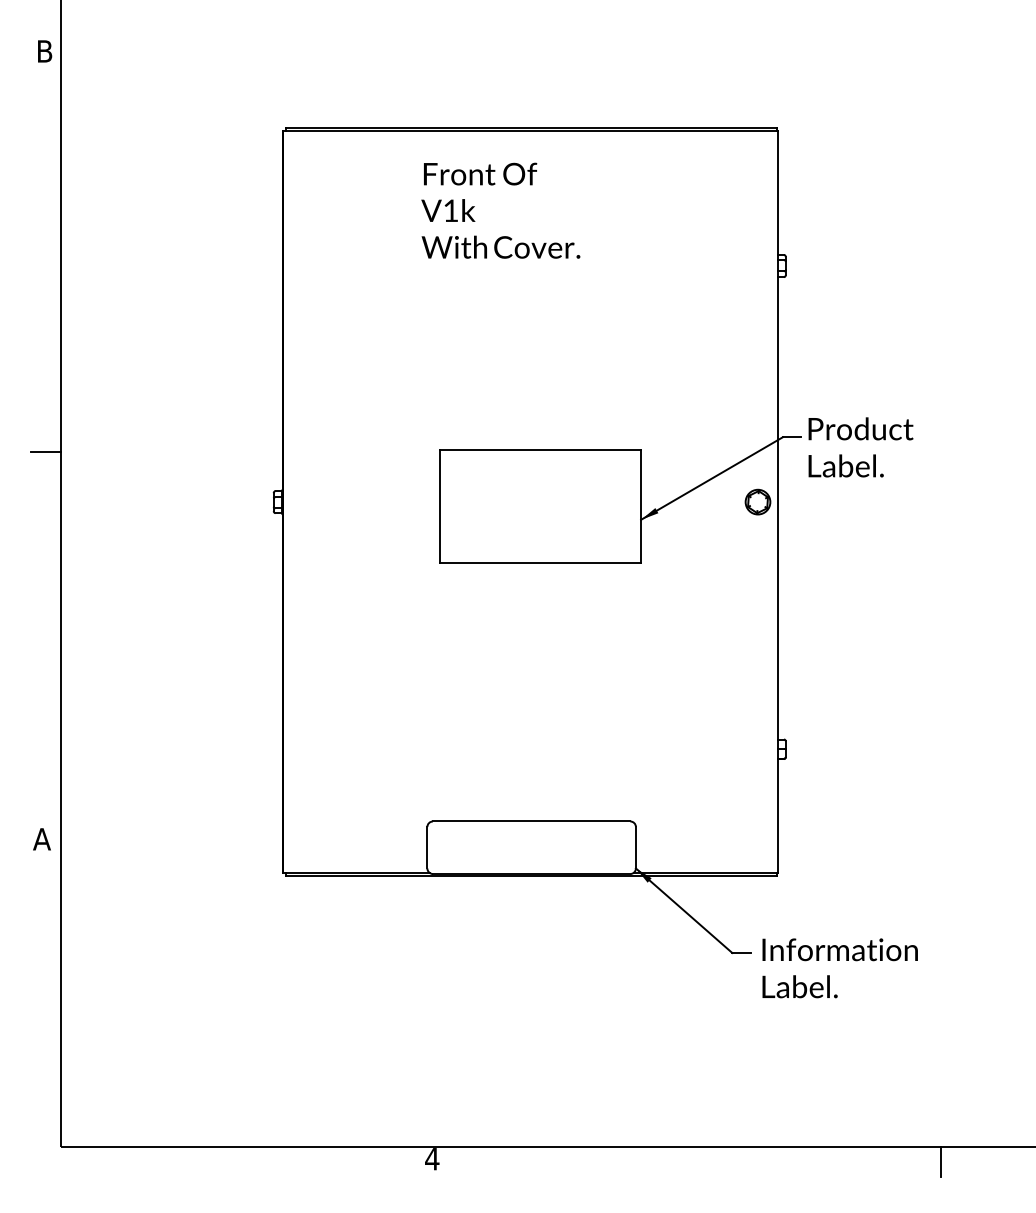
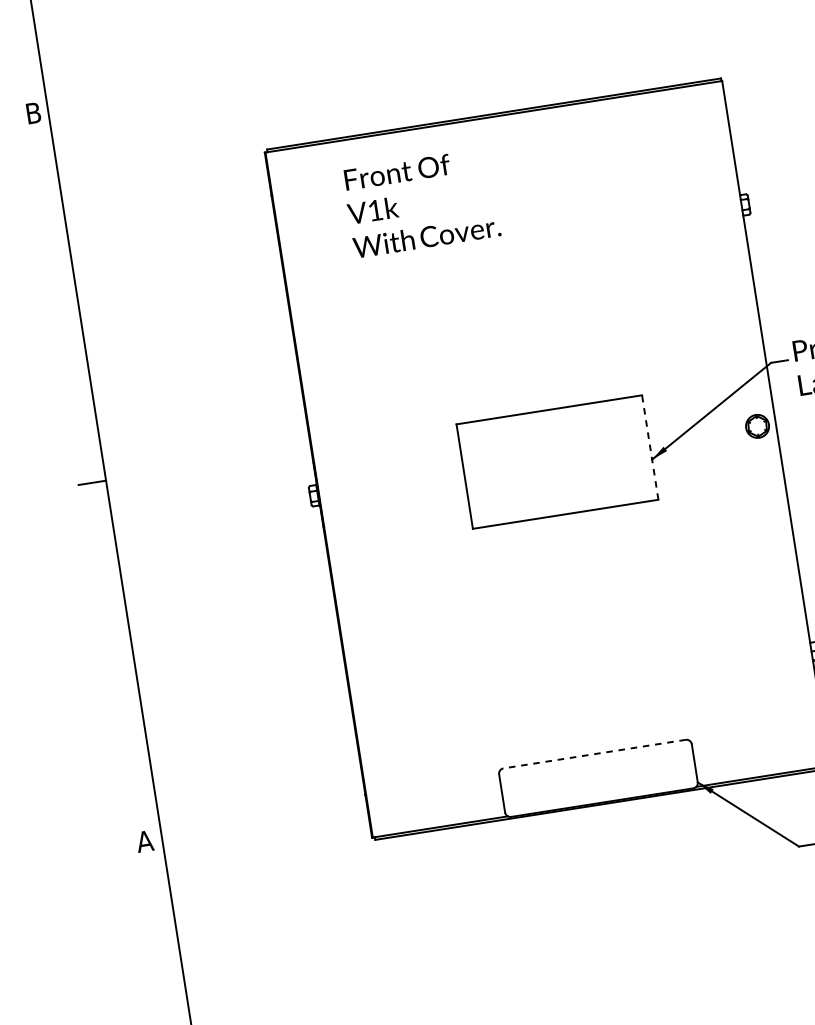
text: (500, 210) -> (421, 203), moved
line: (641, 506) -> (650, 447), solid -> dashed
line: (531, 821) -> (594, 754), solid -> dashed

